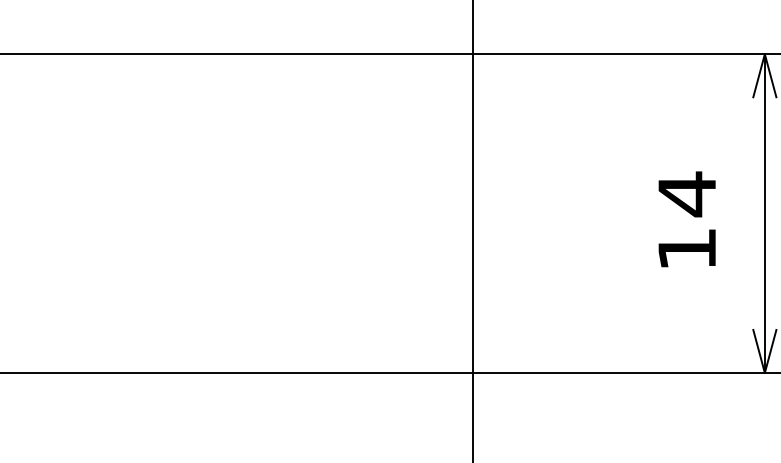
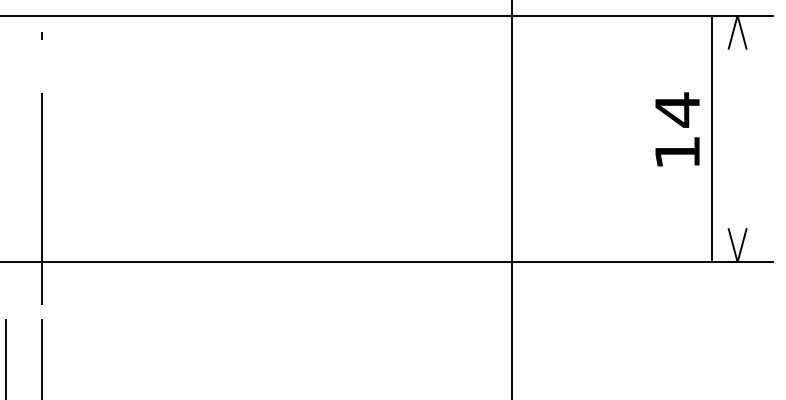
line: (764, 213) -> (711, 138), moved
text: (687, 219) -> (677, 129), moved

